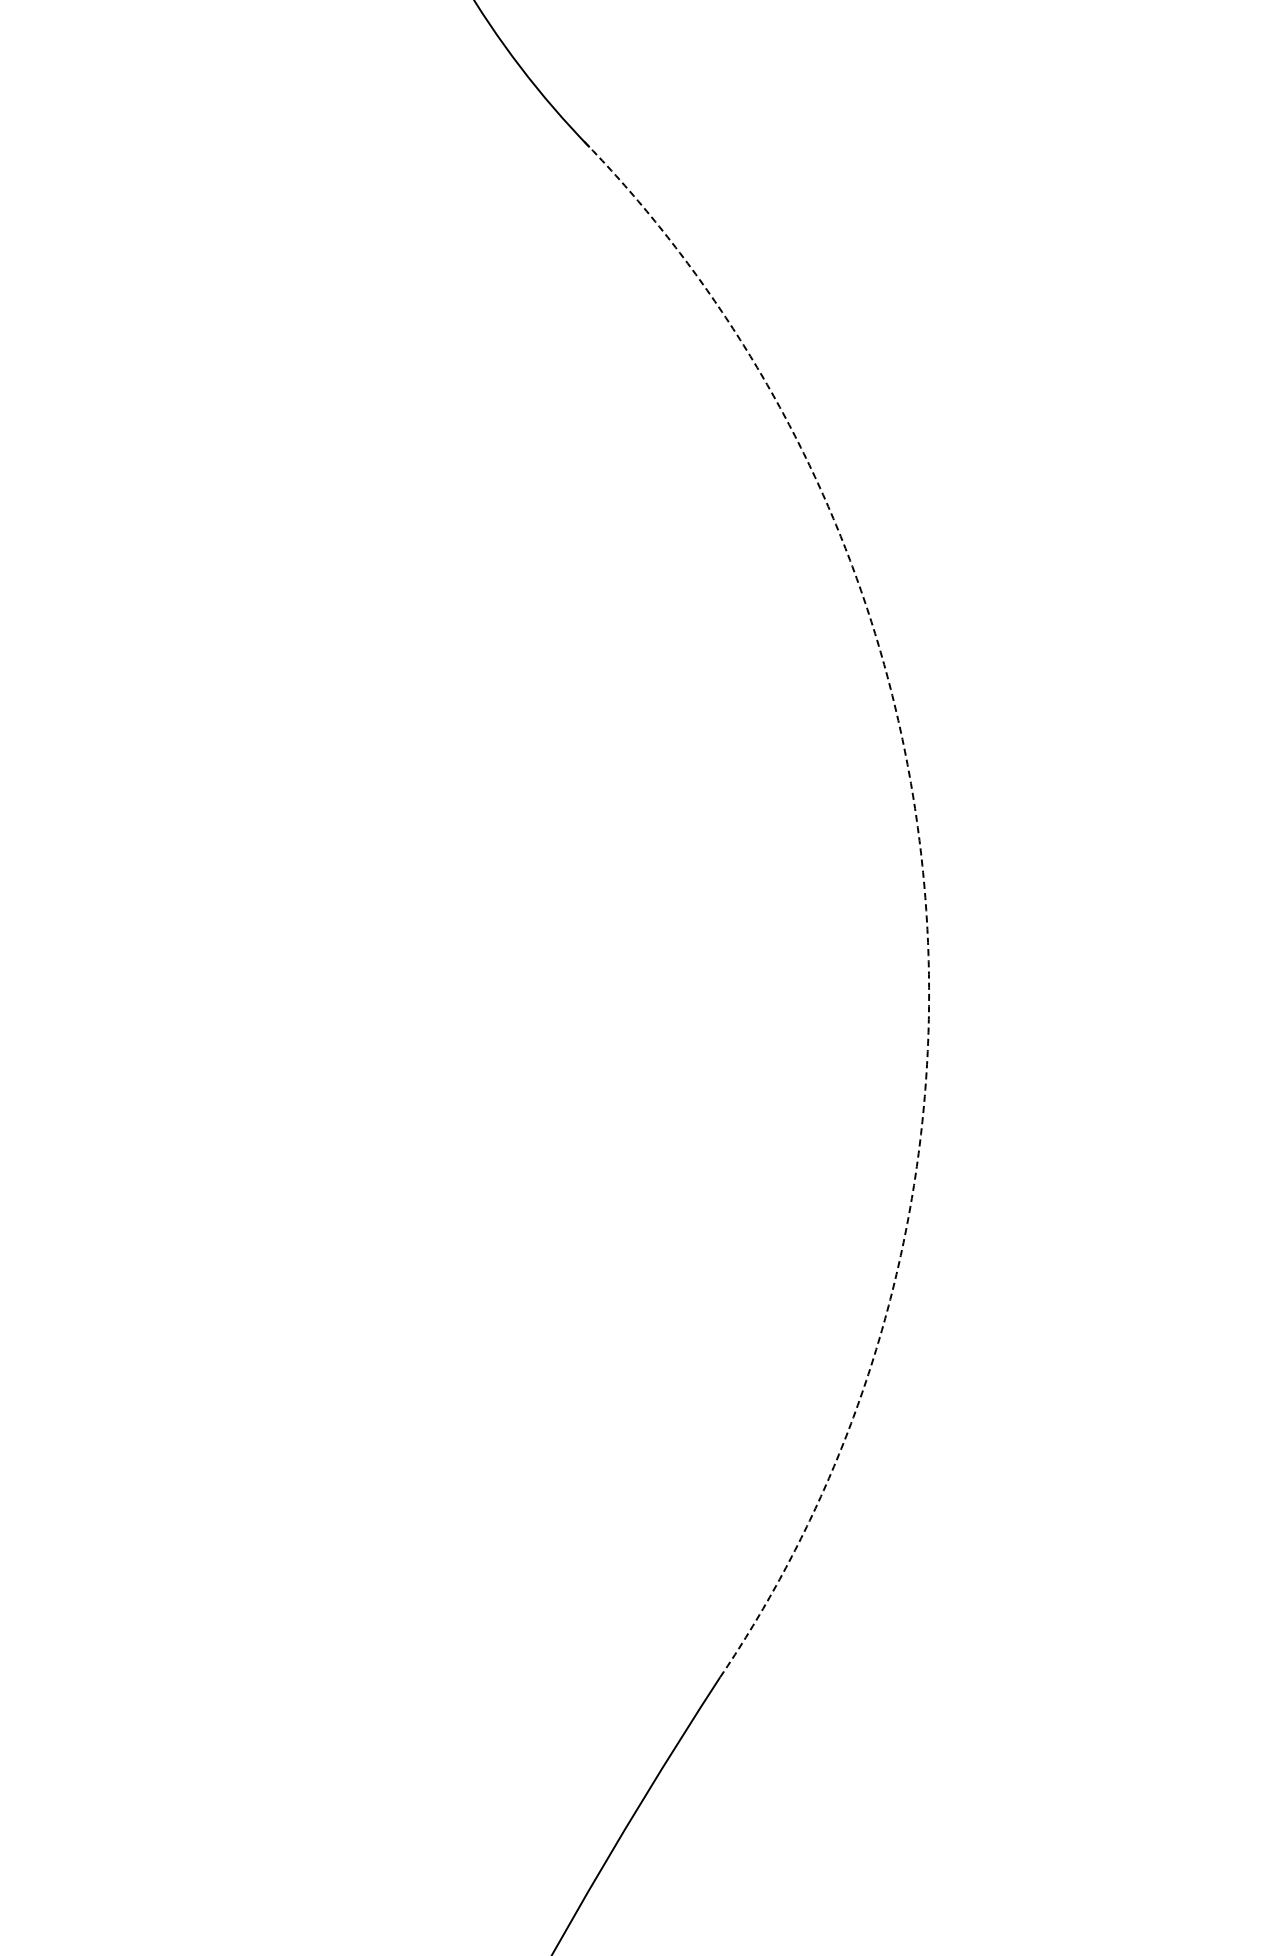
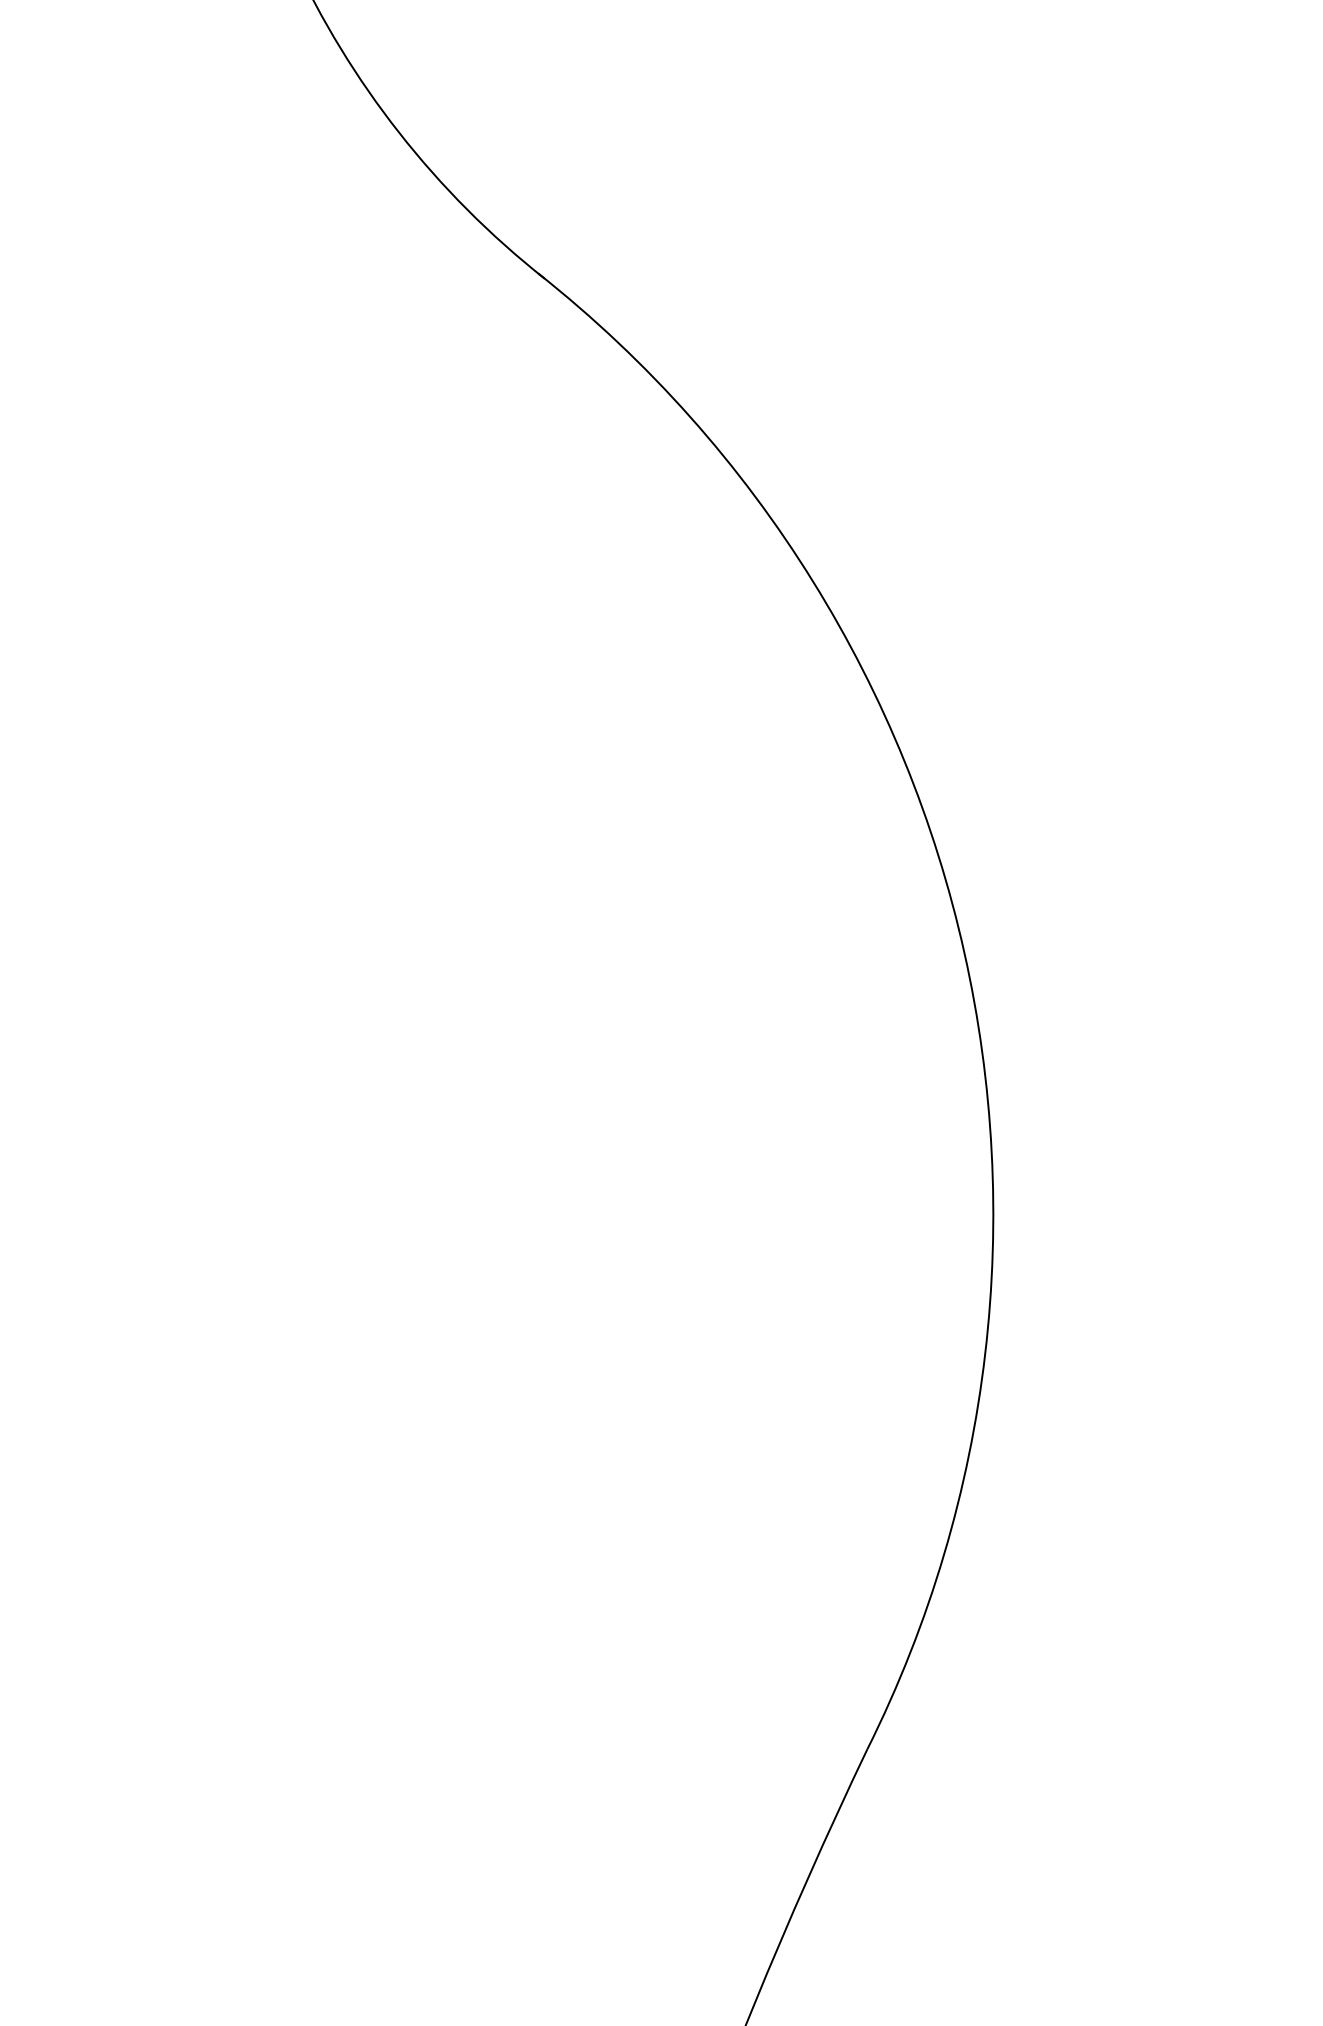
arc: (924, 884) -> (964, 952), dashed -> solid

